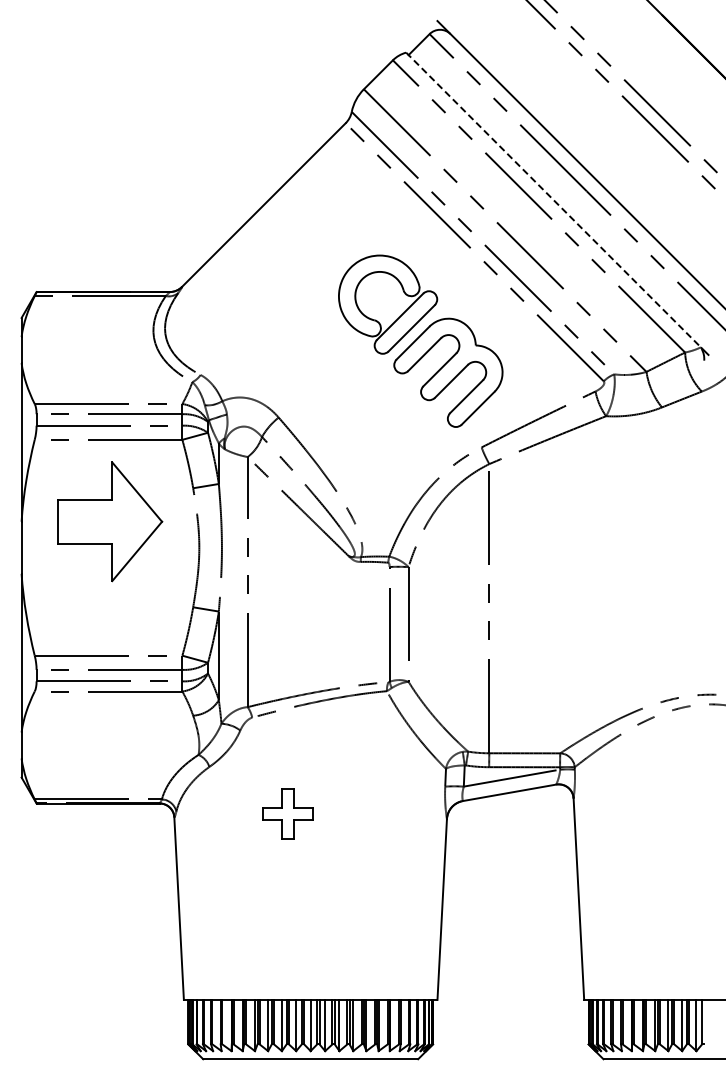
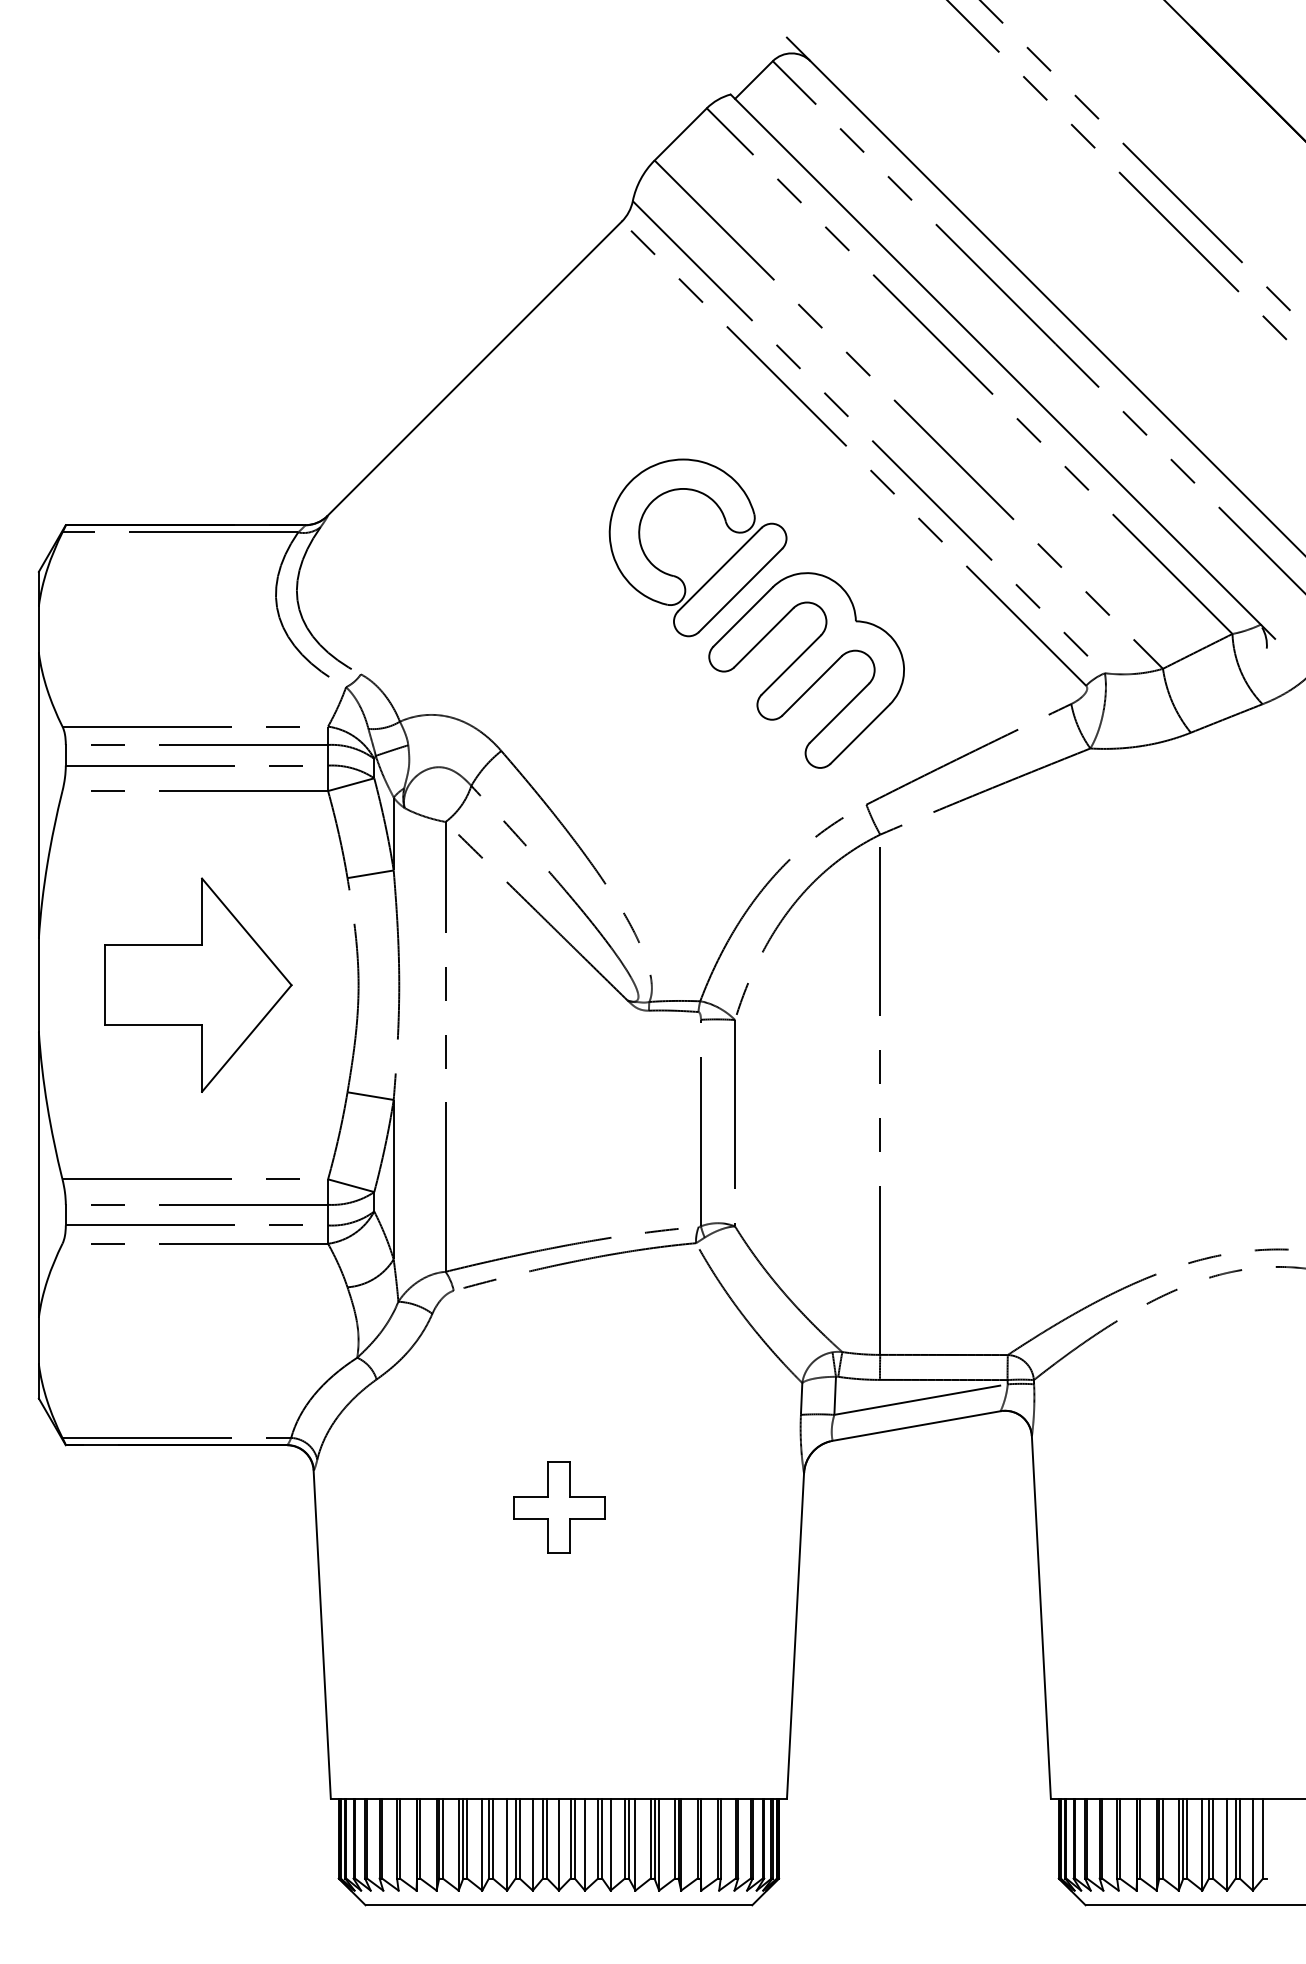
line: (553, 200) -> (995, 360), dashed -> solid
part: (110, 521) -> (198, 984), moved
part: (287, 813) -> (558, 1506), moved

